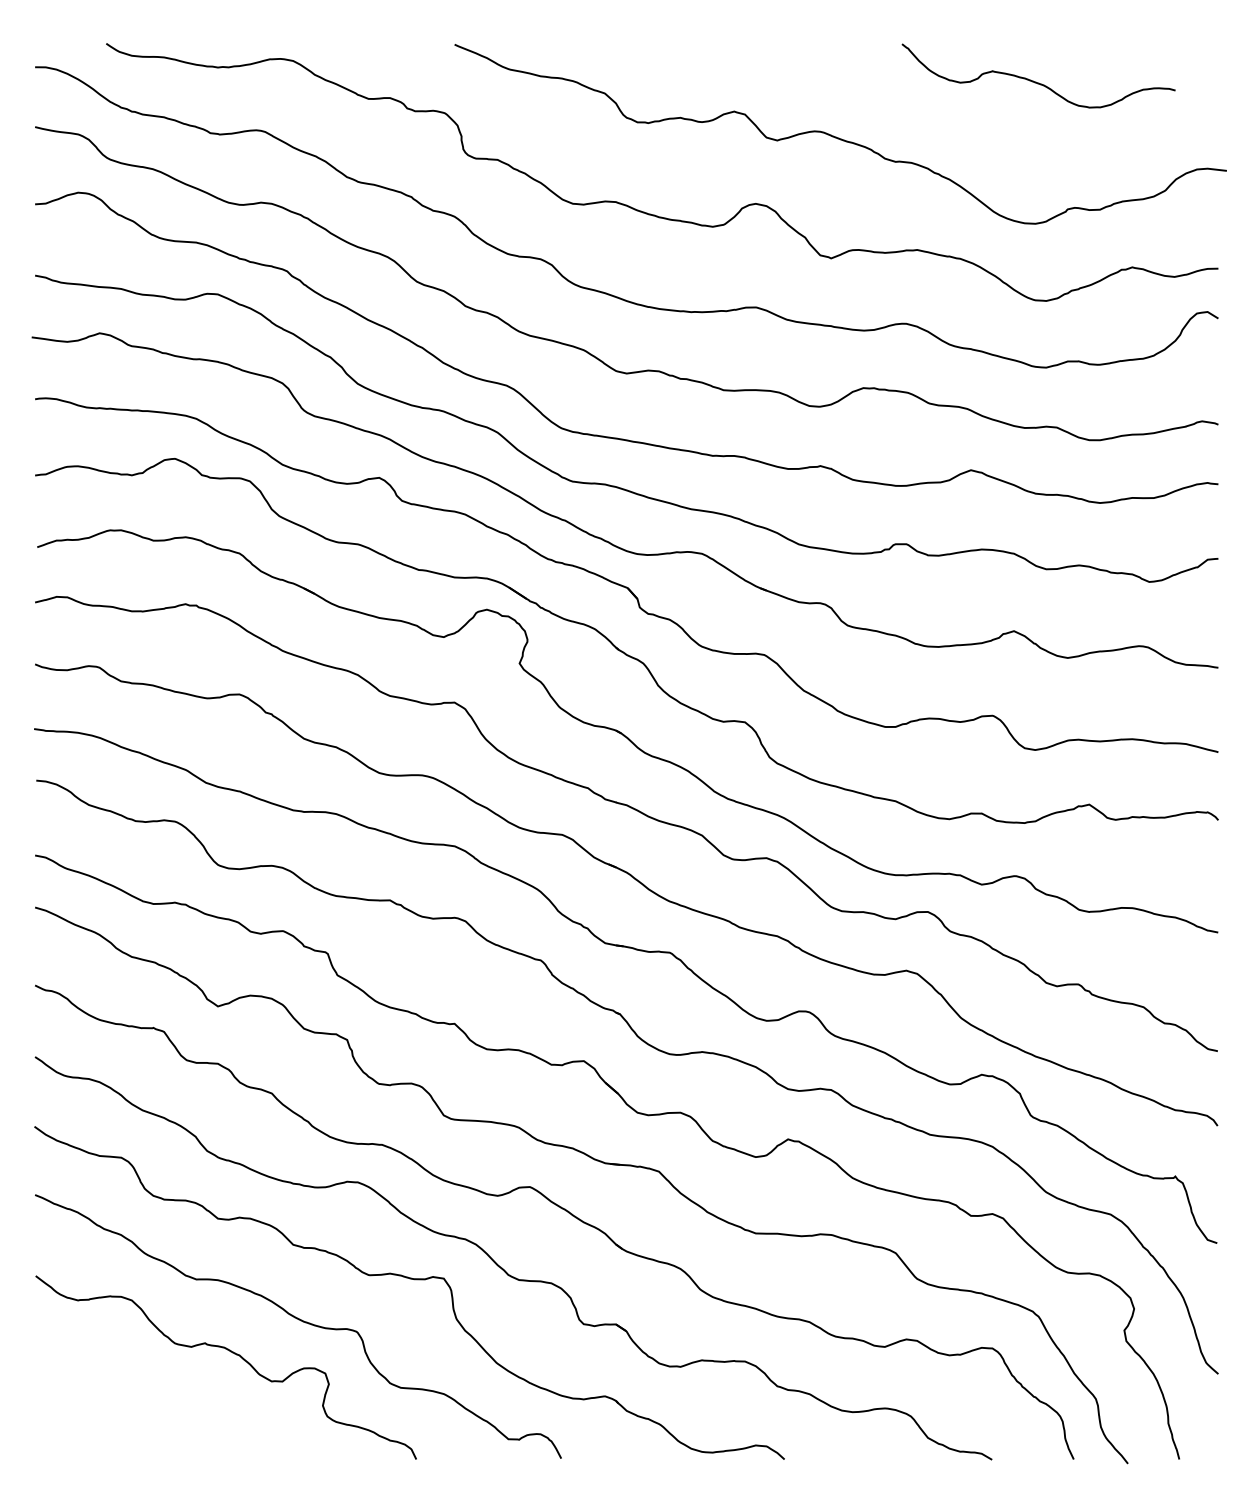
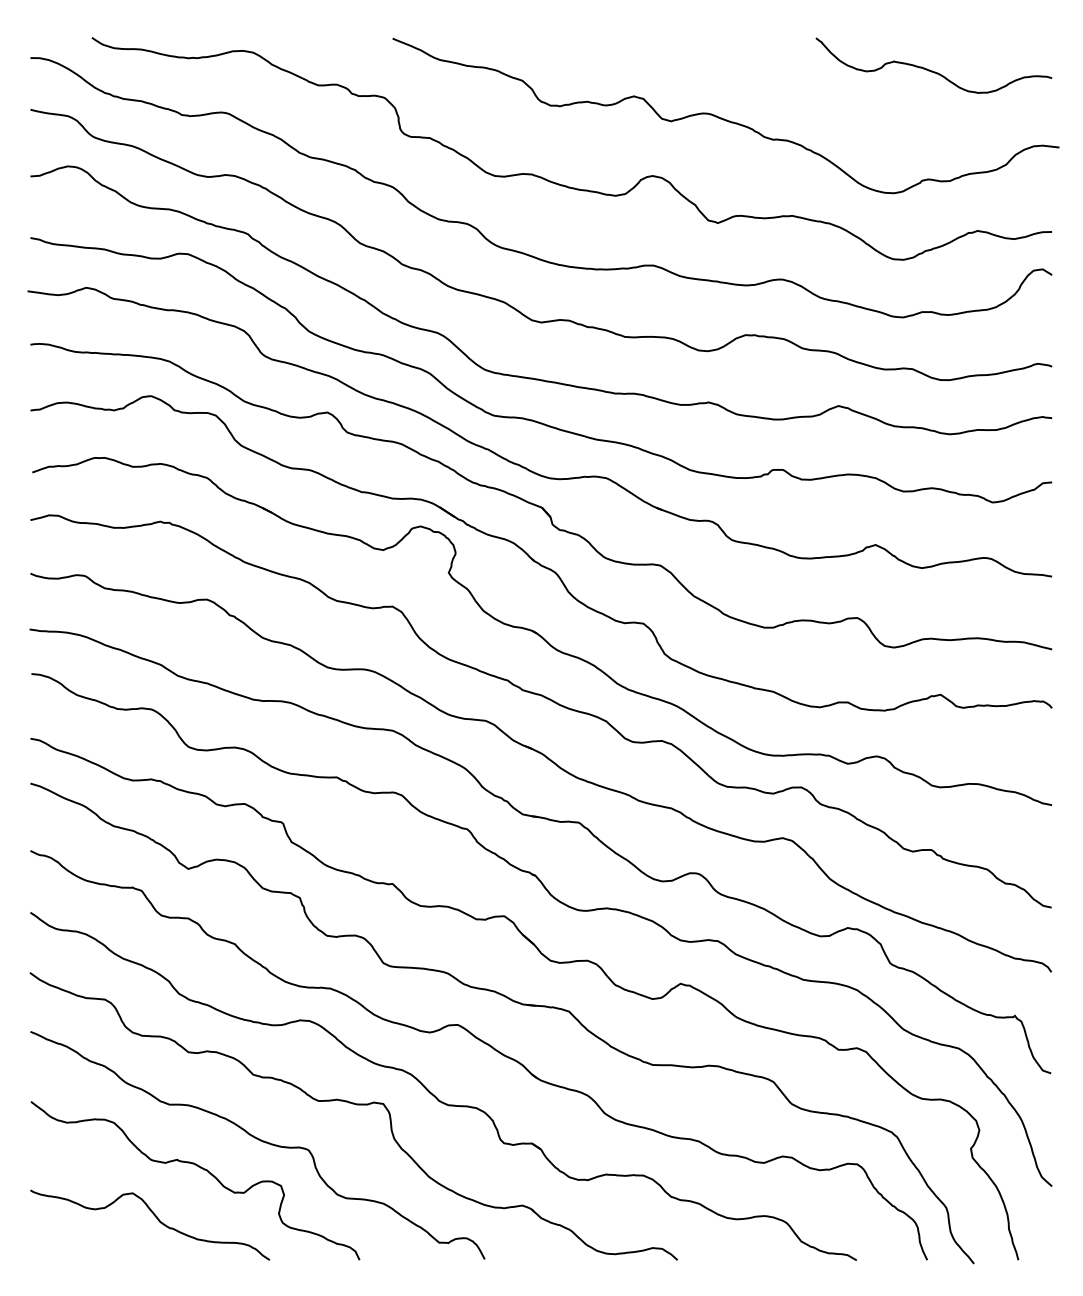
curve: (1037, 81) -> (932, 70), moved
curve: (181, 1411) -> (156, 1218), added

